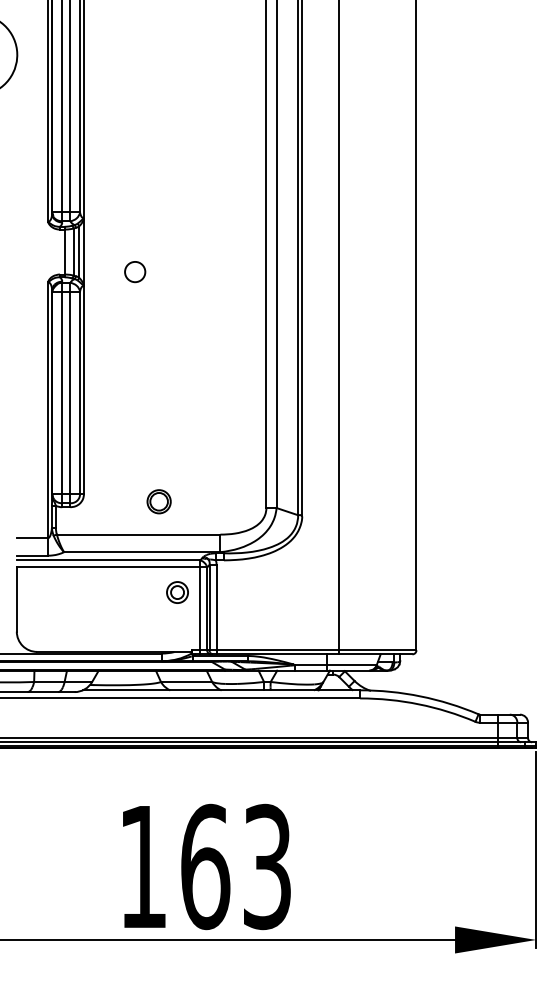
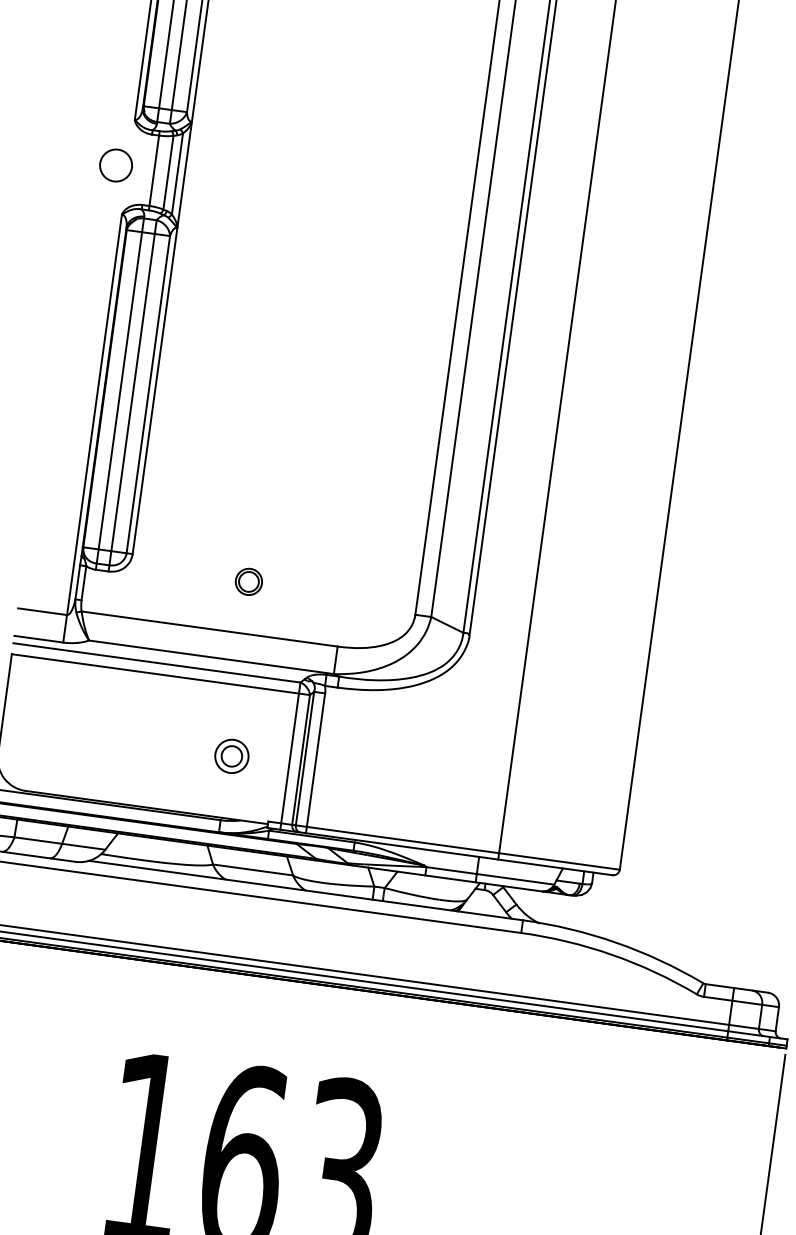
circle: (135, 272) -> (116, 166), moved
circle: (159, 501) -> (249, 581), size x0.71
part: (177, 592) -> (231, 756), moved

